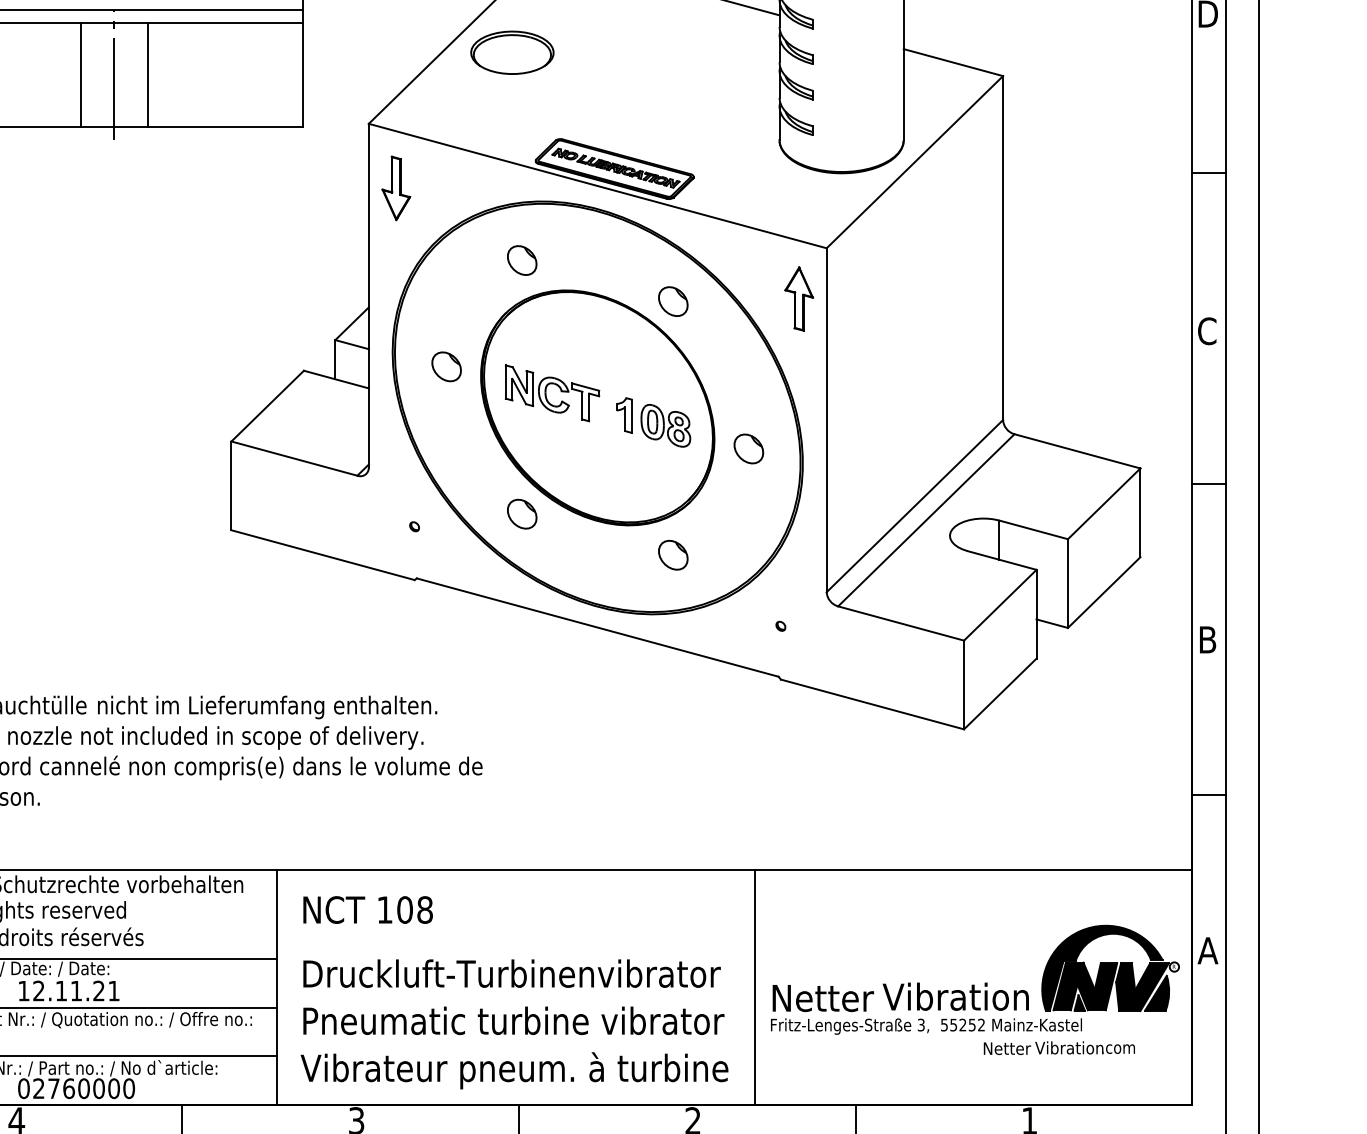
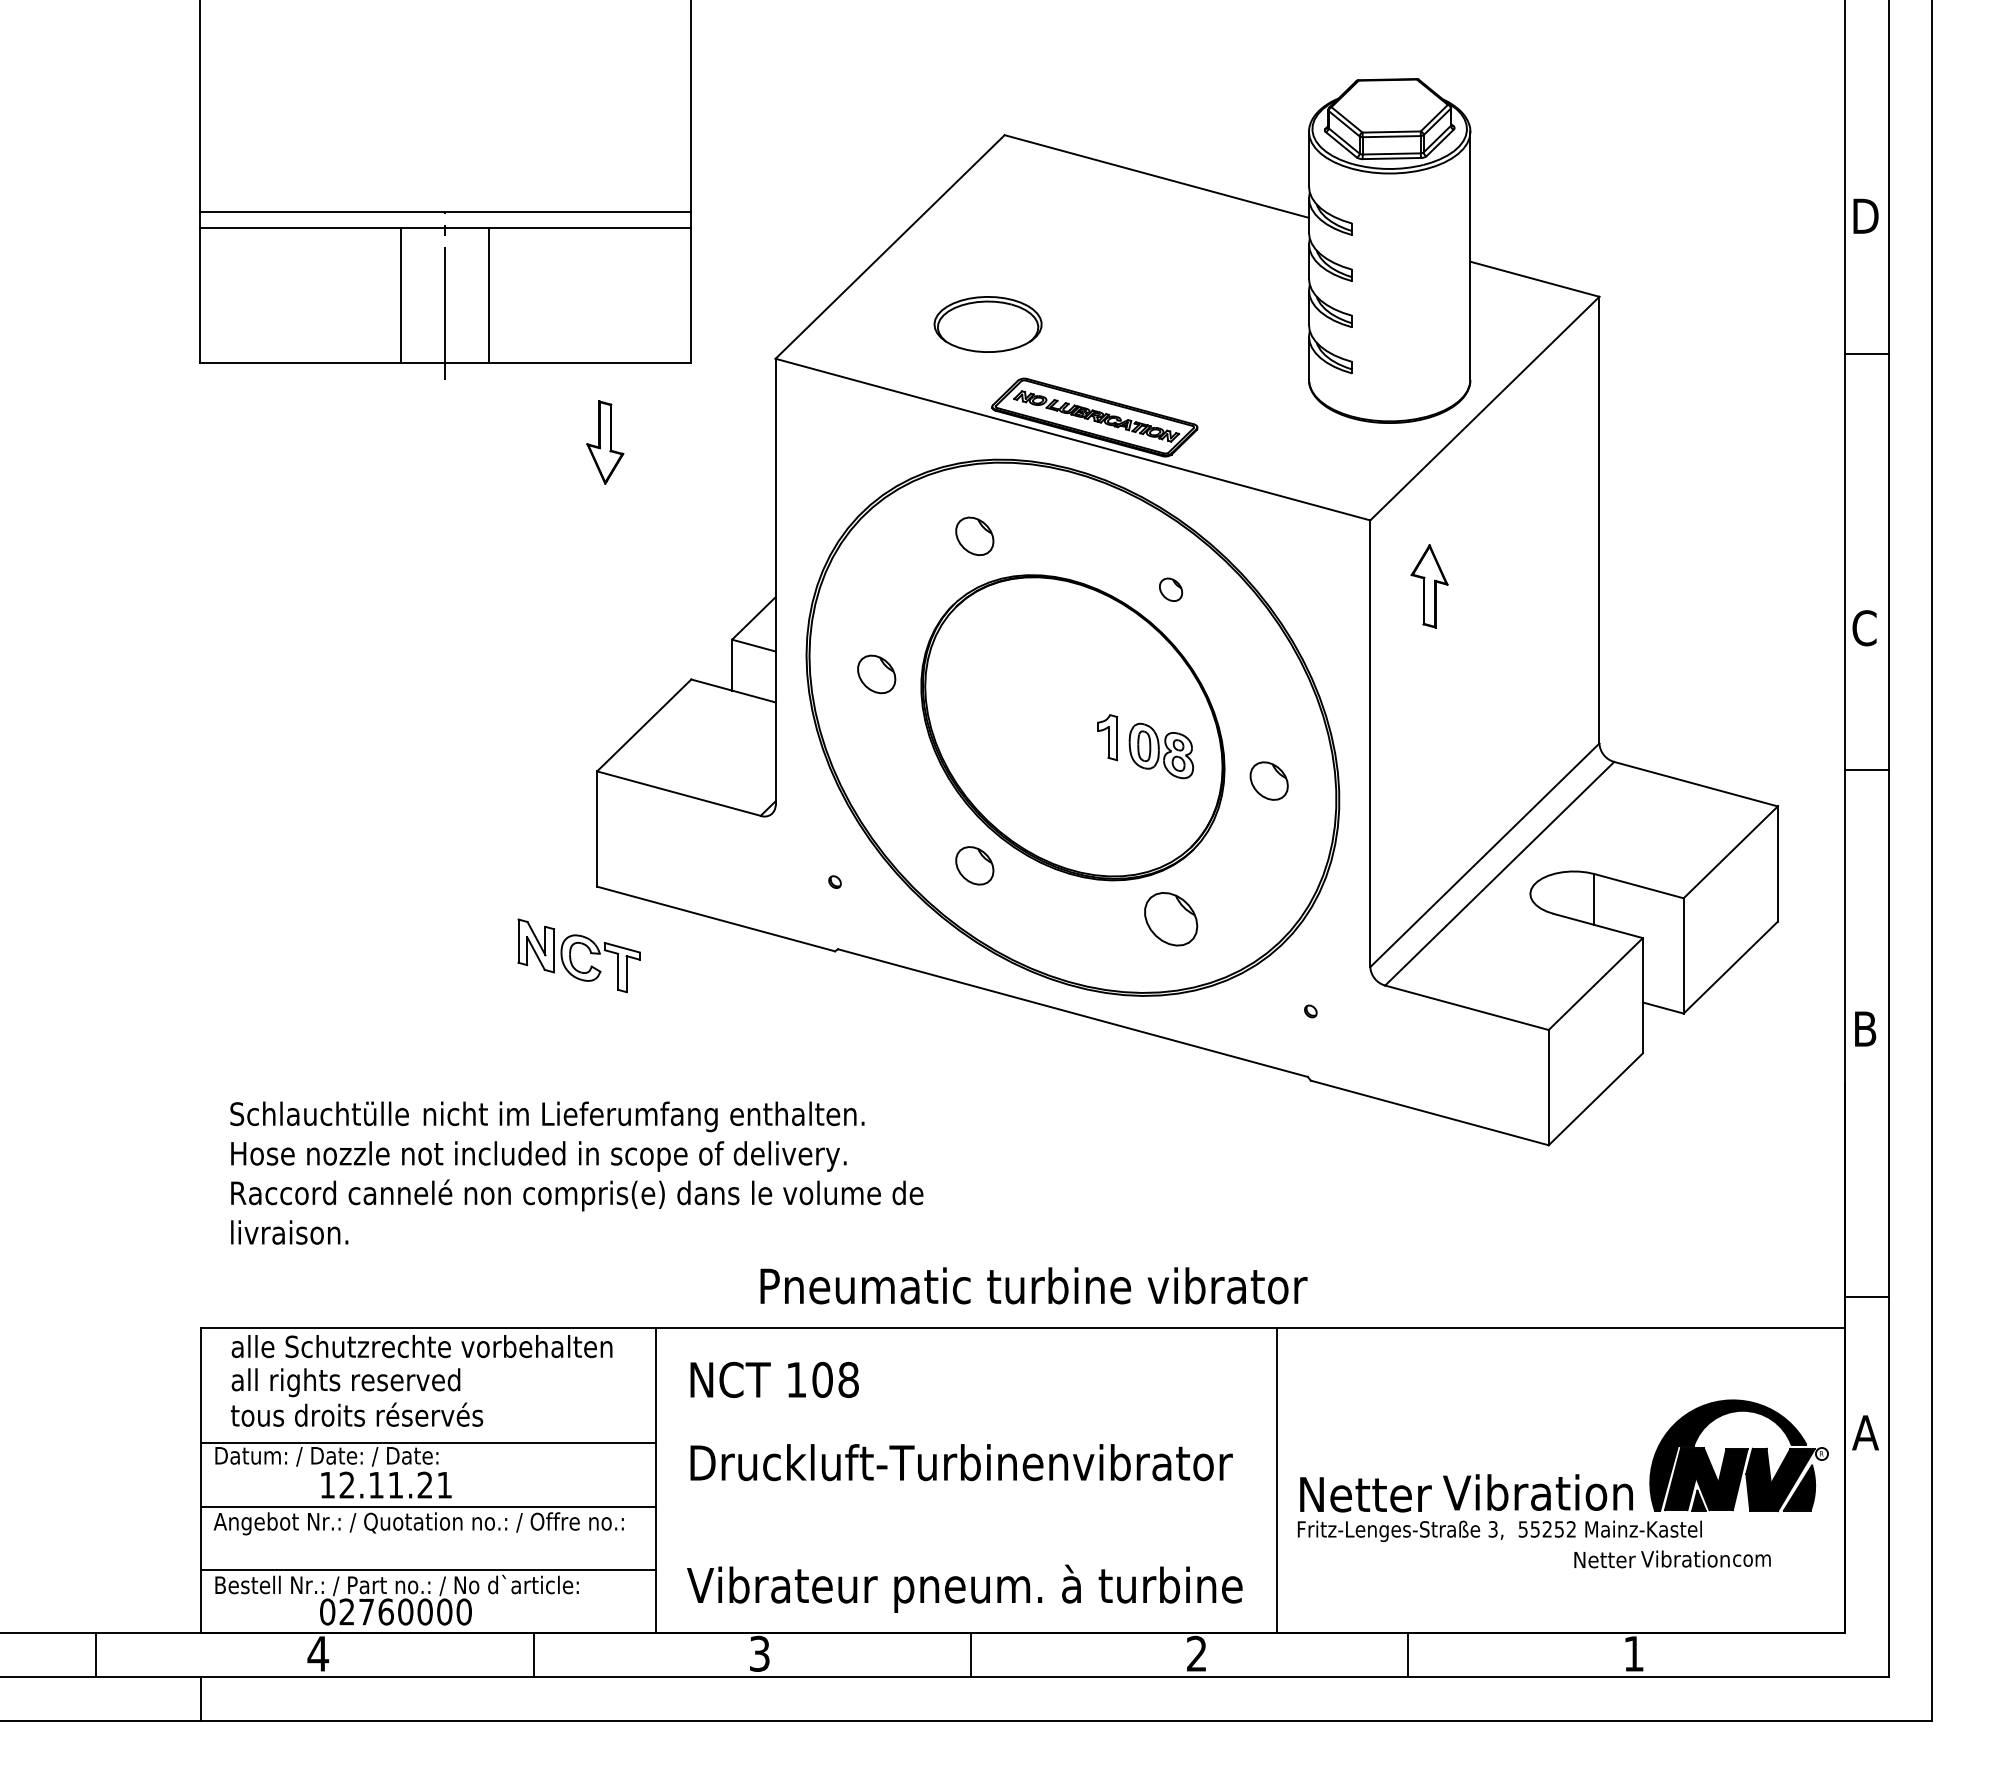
part: (511, 52) -> (987, 324), moved
line: (1208, 172) -> (1866, 353), moved
part: (396, 188) -> (605, 442), moved
part: (799, 299) -> (1429, 586), moved
part: (672, 301) -> (1170, 589), size x0.6
part: (546, 394) -> (571, 957), moved
line: (1208, 483) -> (1866, 770), moved
part: (672, 554) -> (1170, 918), size x1.4
line: (1208, 794) -> (1866, 1296), moved
text: (513, 1020) -> (1033, 1285), moved

